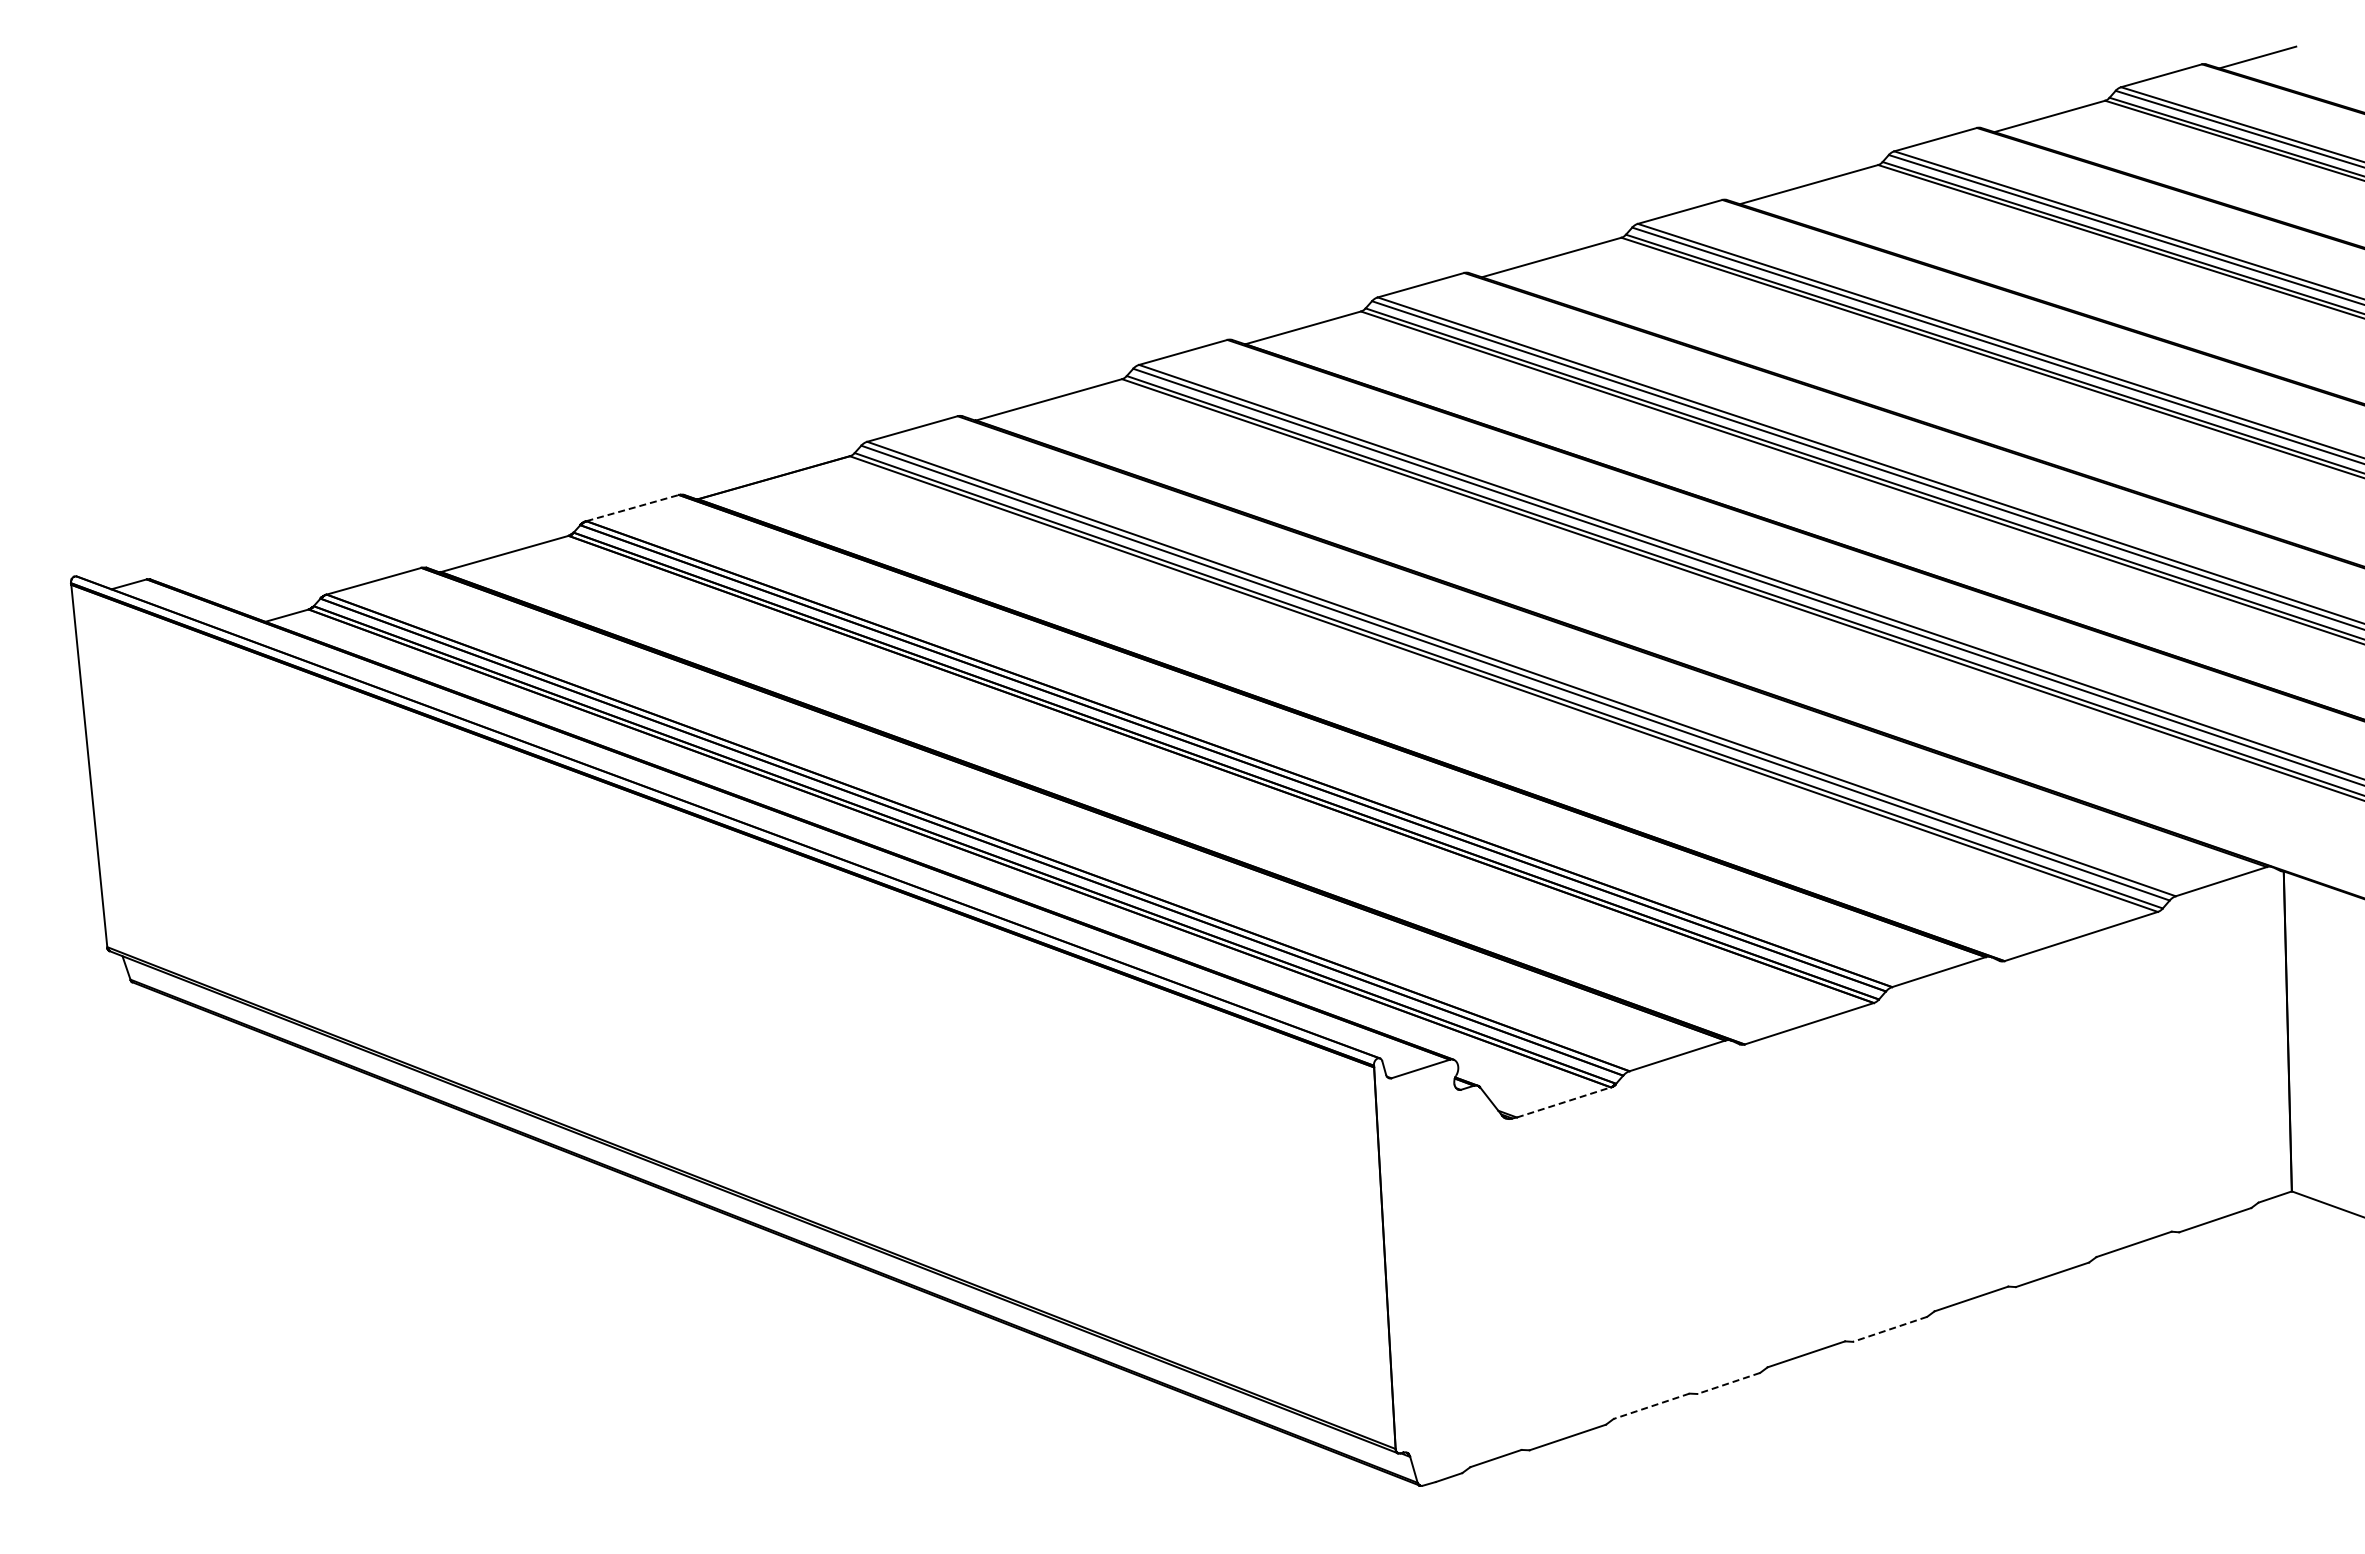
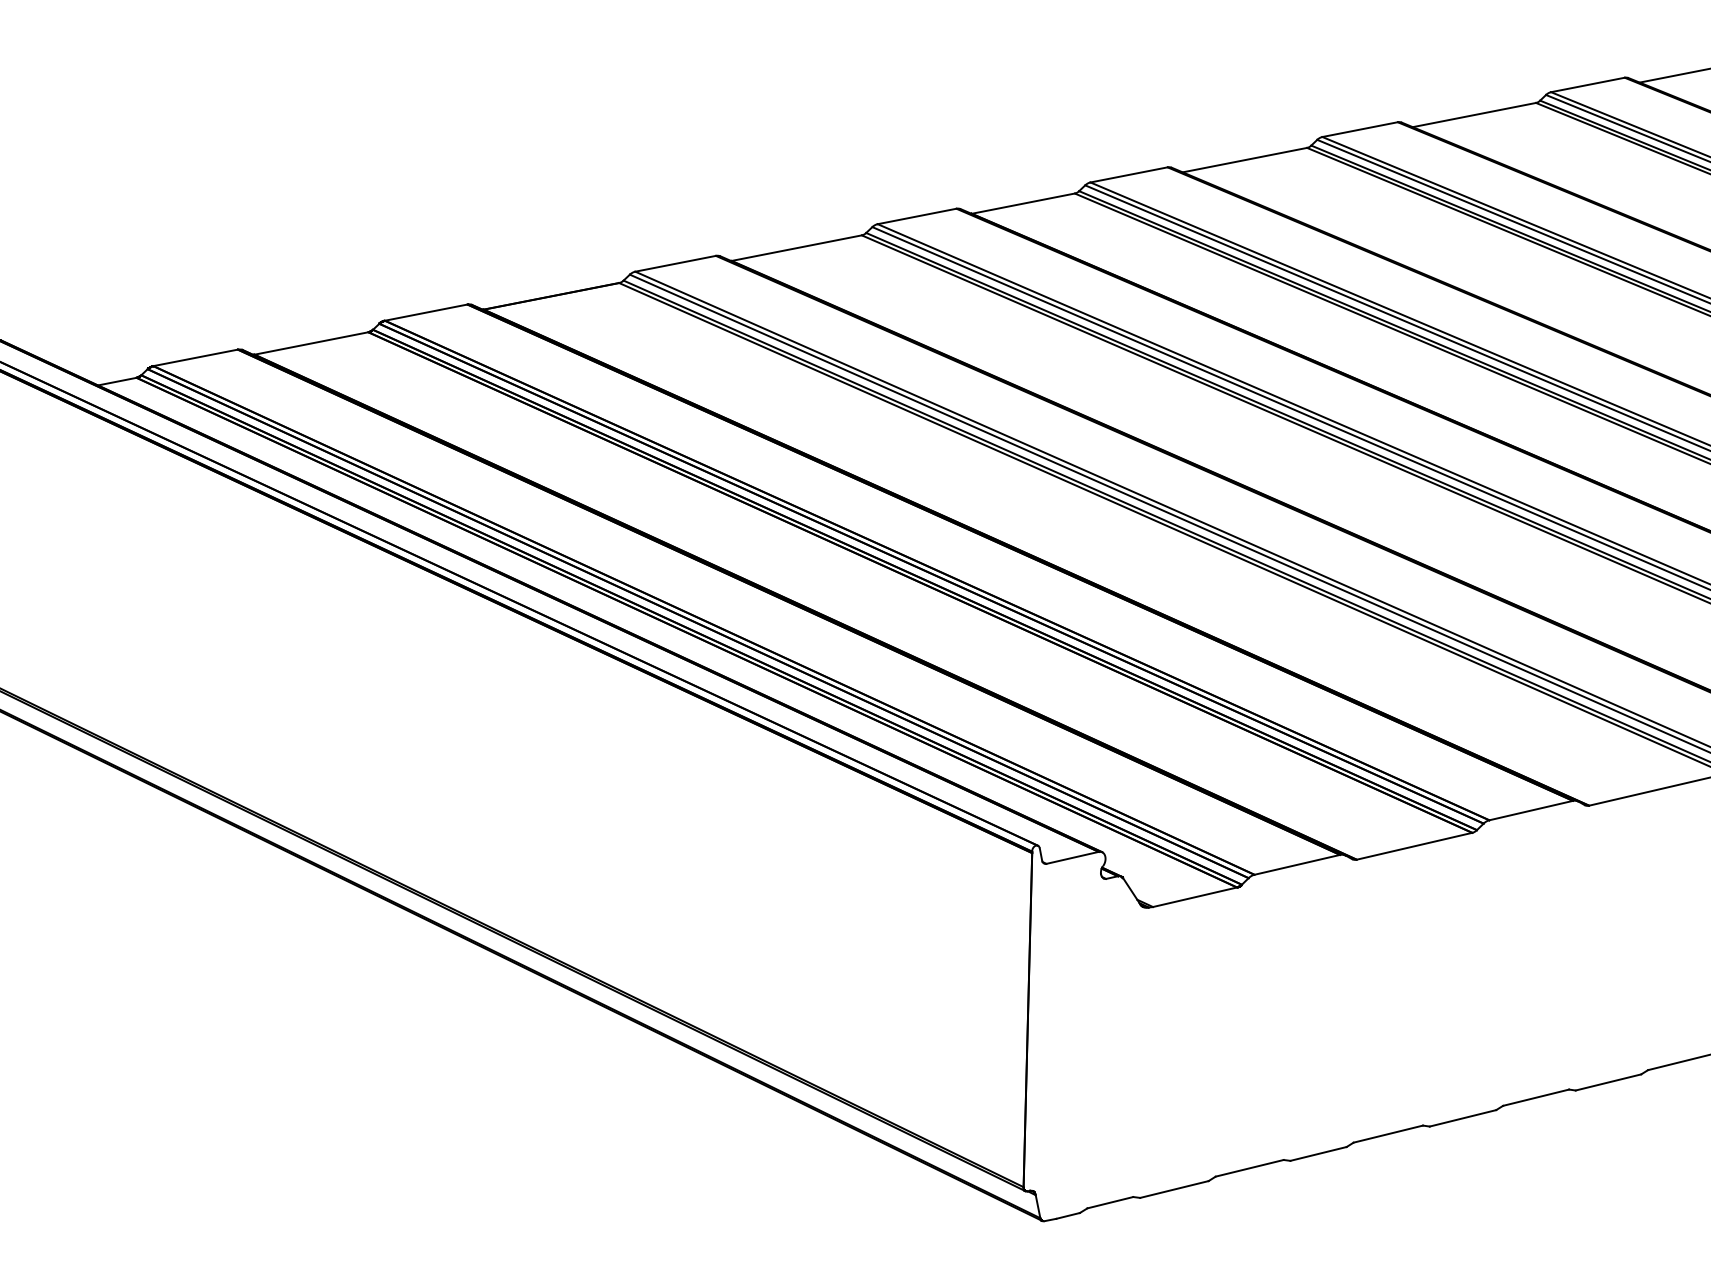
line: (633, 507) -> (426, 312), dashed -> solid
line: (1564, 1102) -> (1195, 897), dashed -> solid
line: (1889, 1329) -> (1462, 1118), dashed -> solid
line: (1728, 1383) -> (1318, 1153), dashed -> solid
line: (1651, 1406) -> (1249, 1168), dashed -> solid

